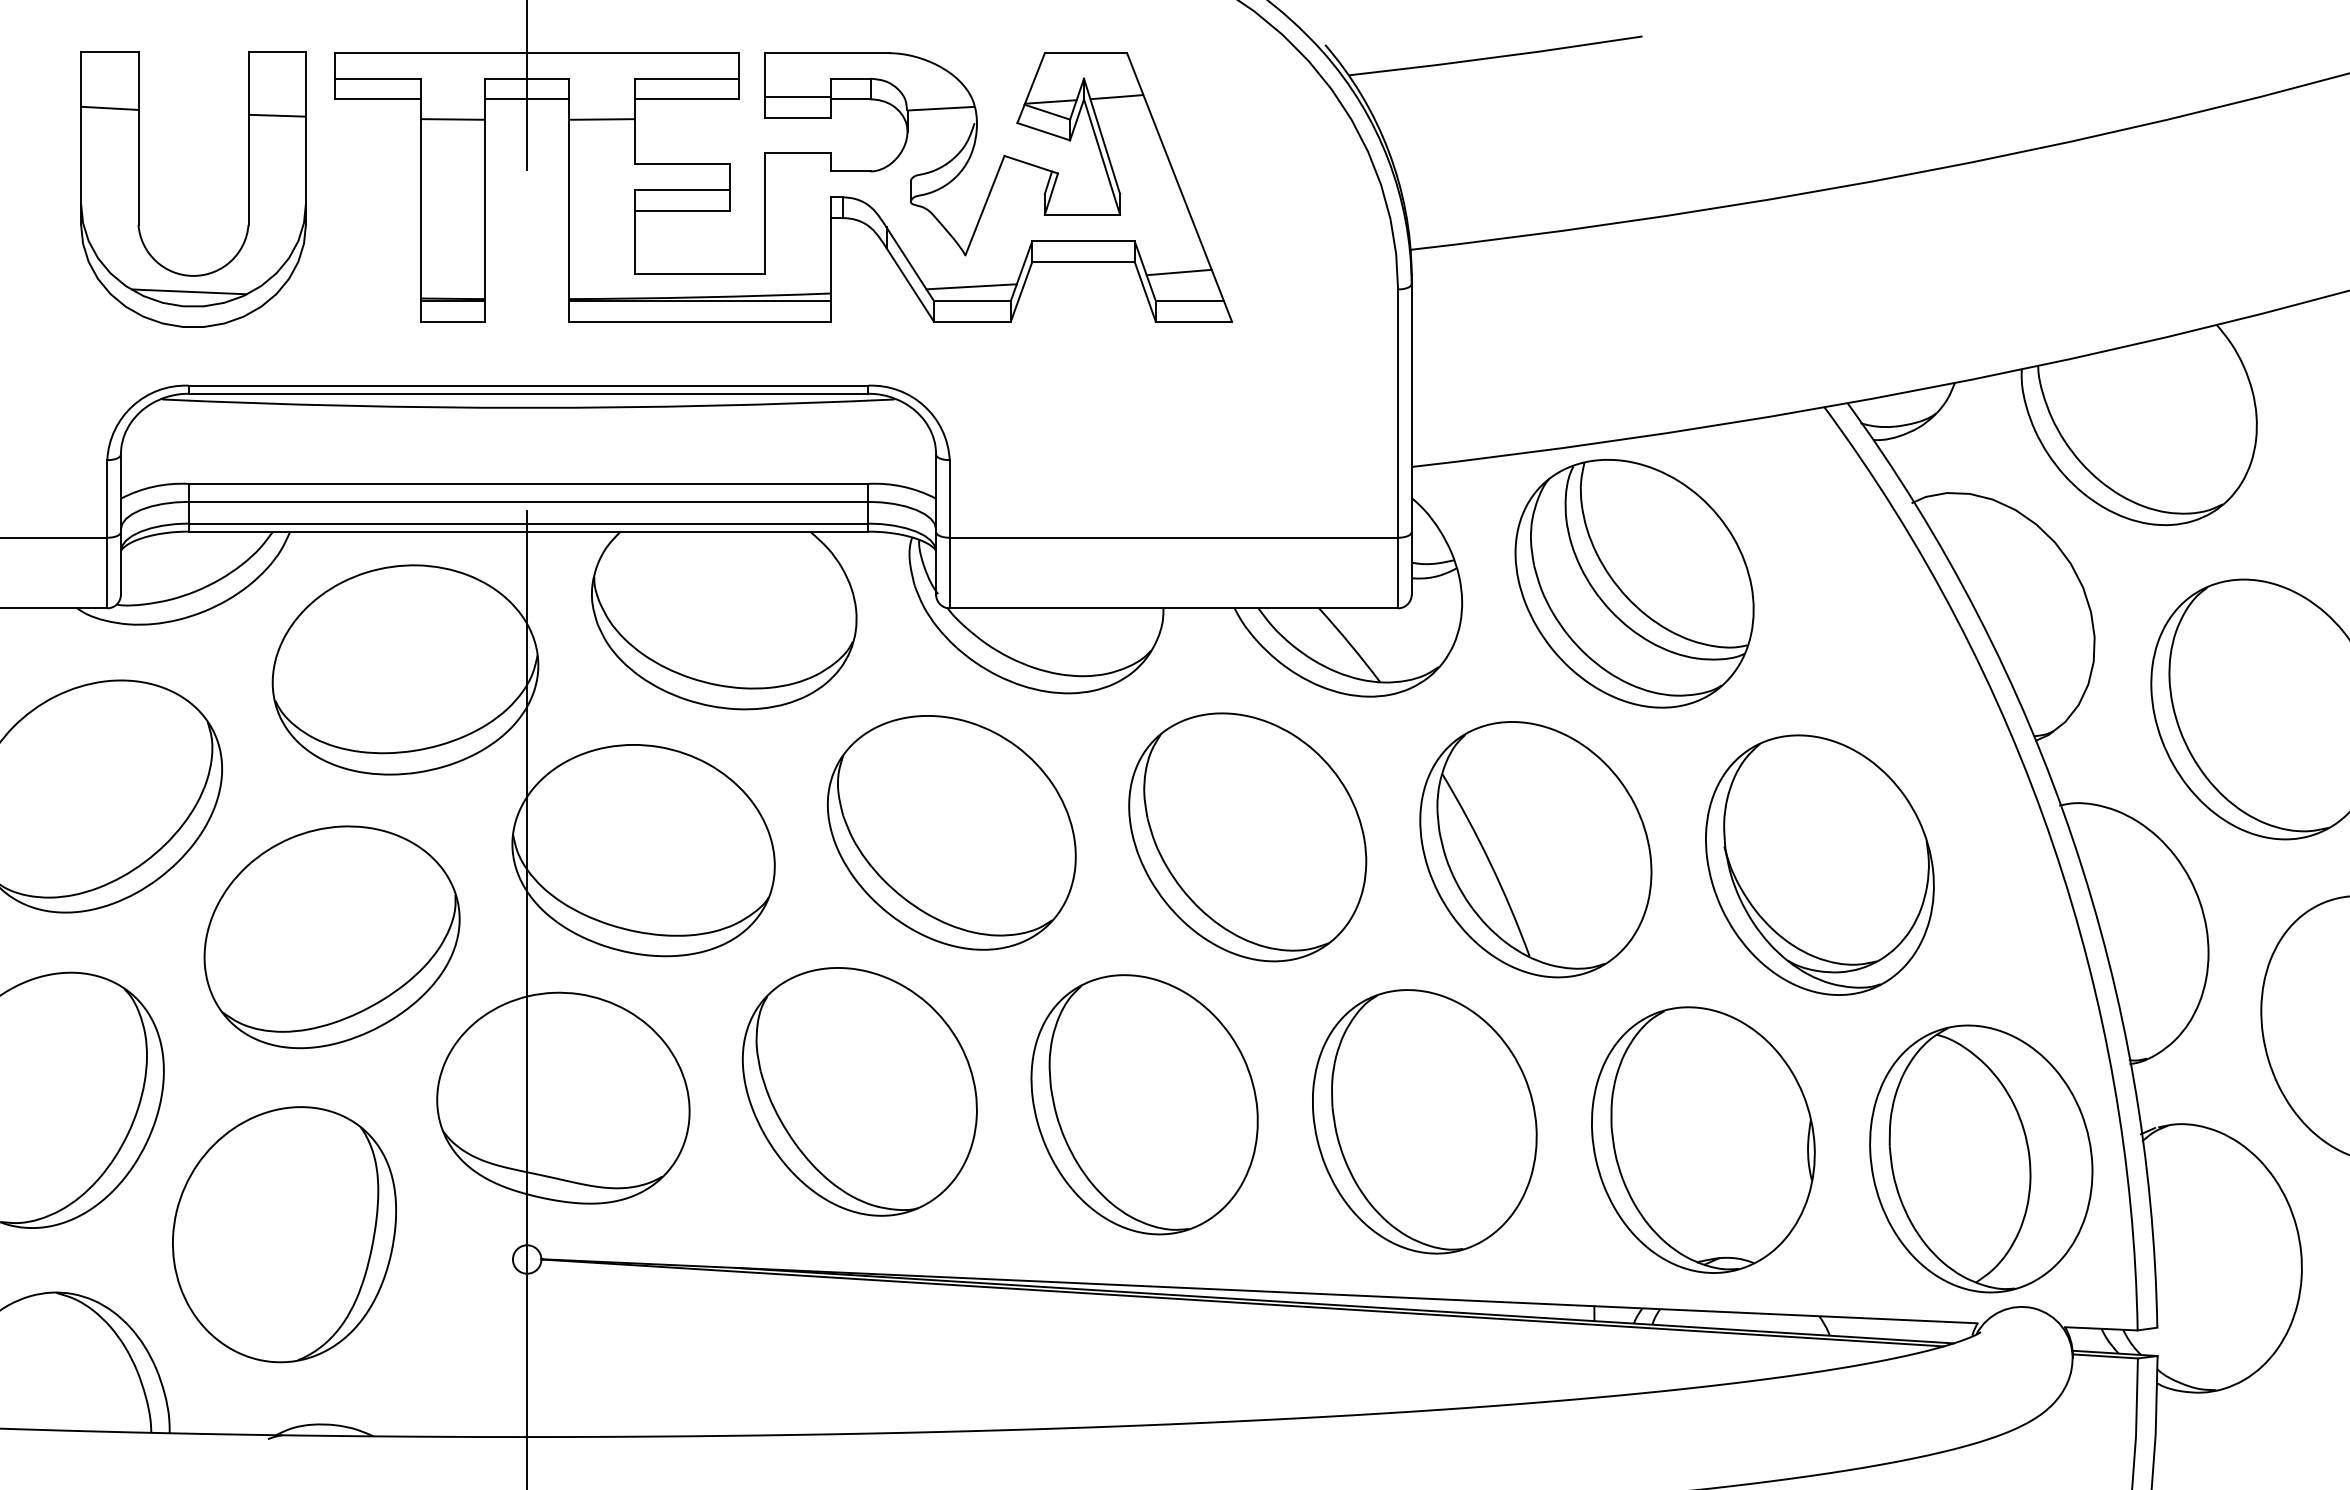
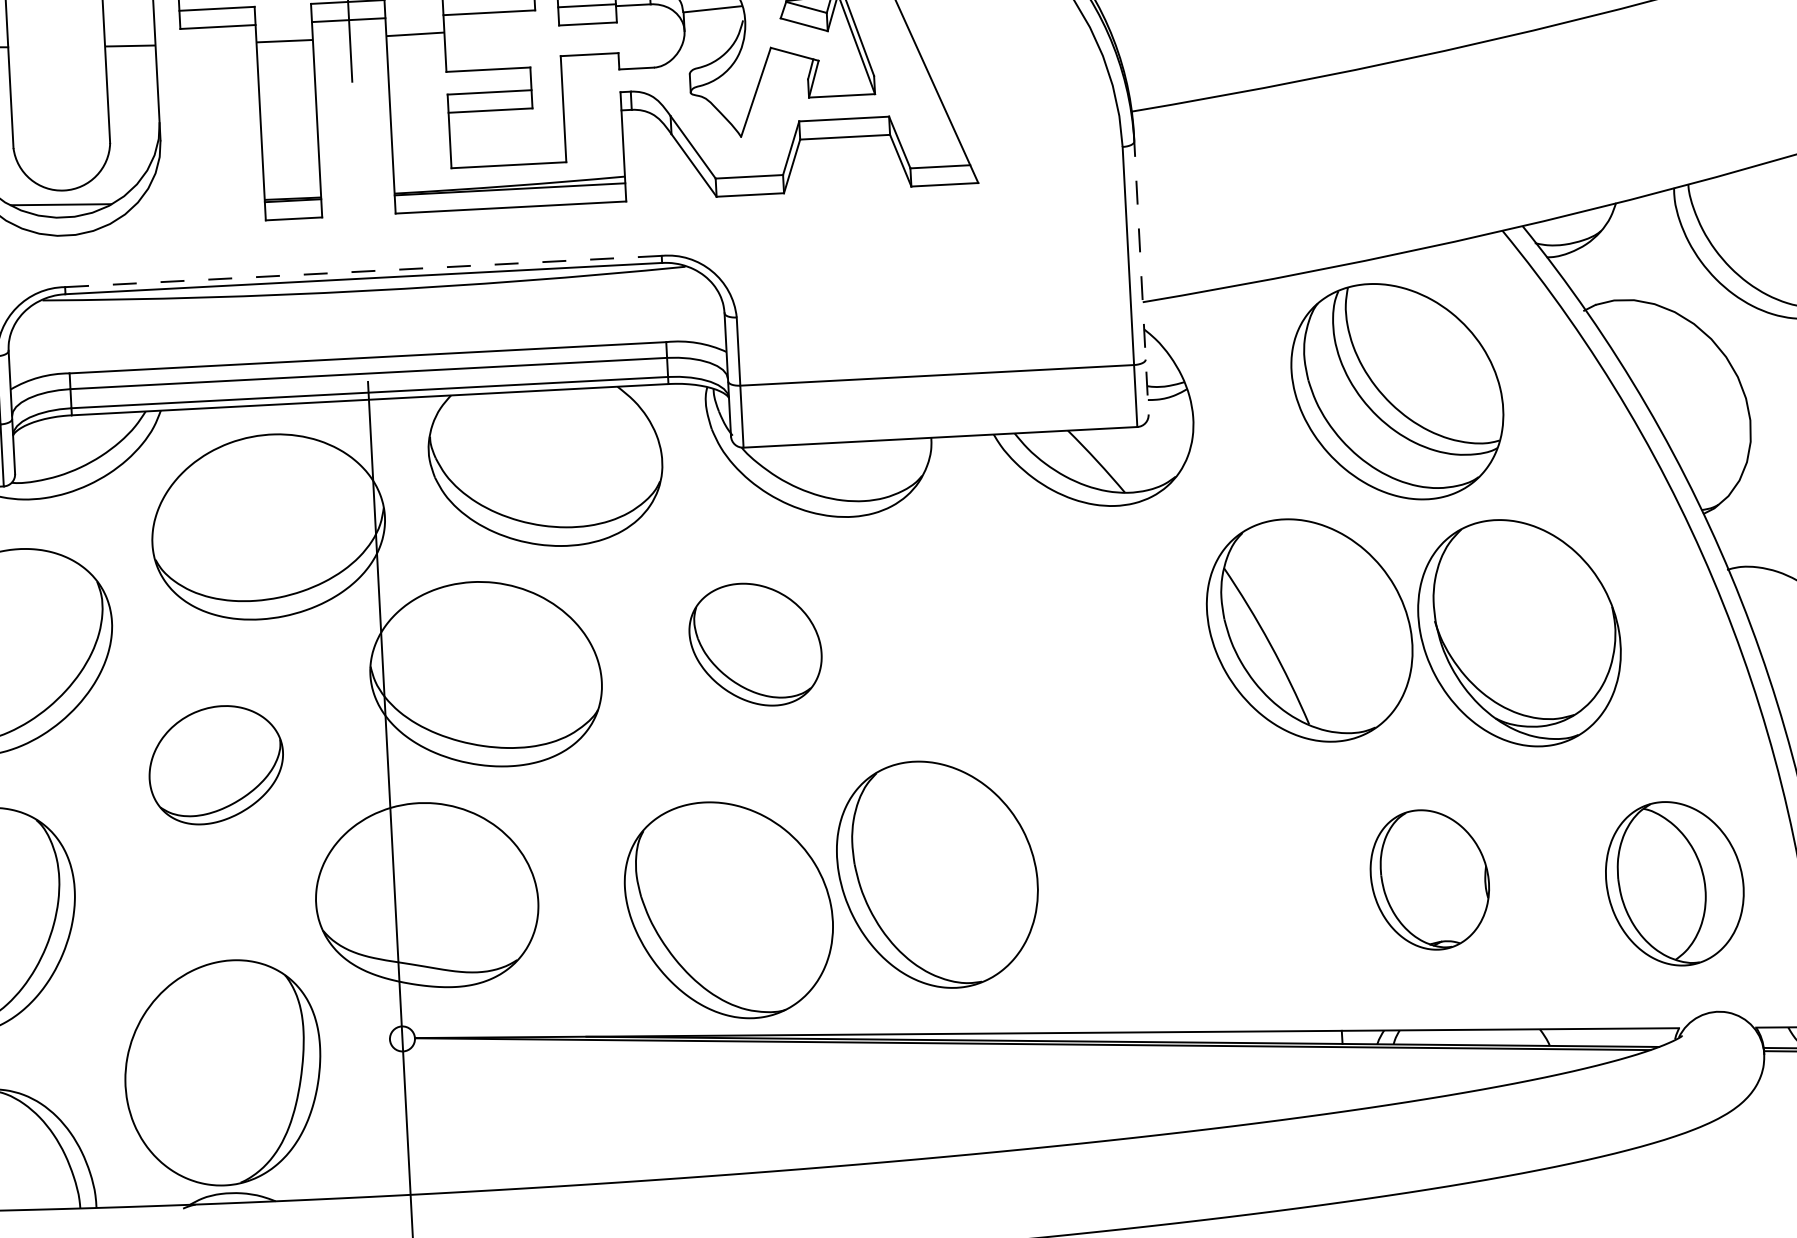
line: (1178, 272) -> (929, 142), removed
line: (971, 286) -> (747, 164), removed
line: (528, 385) -> (363, 271), solid -> dashed
line: (1411, 435) -> (1141, 274), solid -> dashed
part: (1634, 583) -> (1397, 391), moved
part: (951, 832) -> (755, 644), size x0.6
part: (1247, 837) -> (1015, 635), removed
part: (1535, 849) -> (1309, 630), moved
part: (331, 937) -> (215, 765), size x0.6
part: (859, 1091) -> (728, 910), moved
part: (1424, 1121) -> (1184, 876), removed
part: (1703, 1139) -> (1429, 879), size x0.6
part: (1981, 1158) -> (1675, 883), size x0.7
part: (284, 1234) -> (223, 1072), moved

